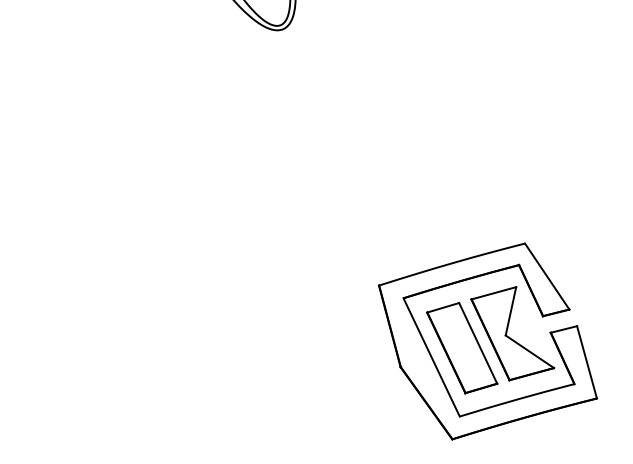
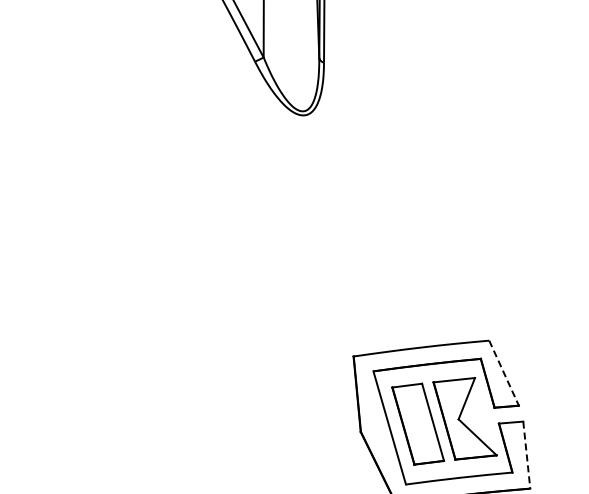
line: (547, 276) -> (504, 373), solid -> dashed
line: (586, 362) -> (526, 455), solid -> dashed

